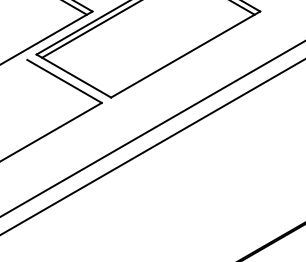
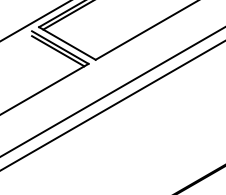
line: (61, 86) -> (58, 51), added

